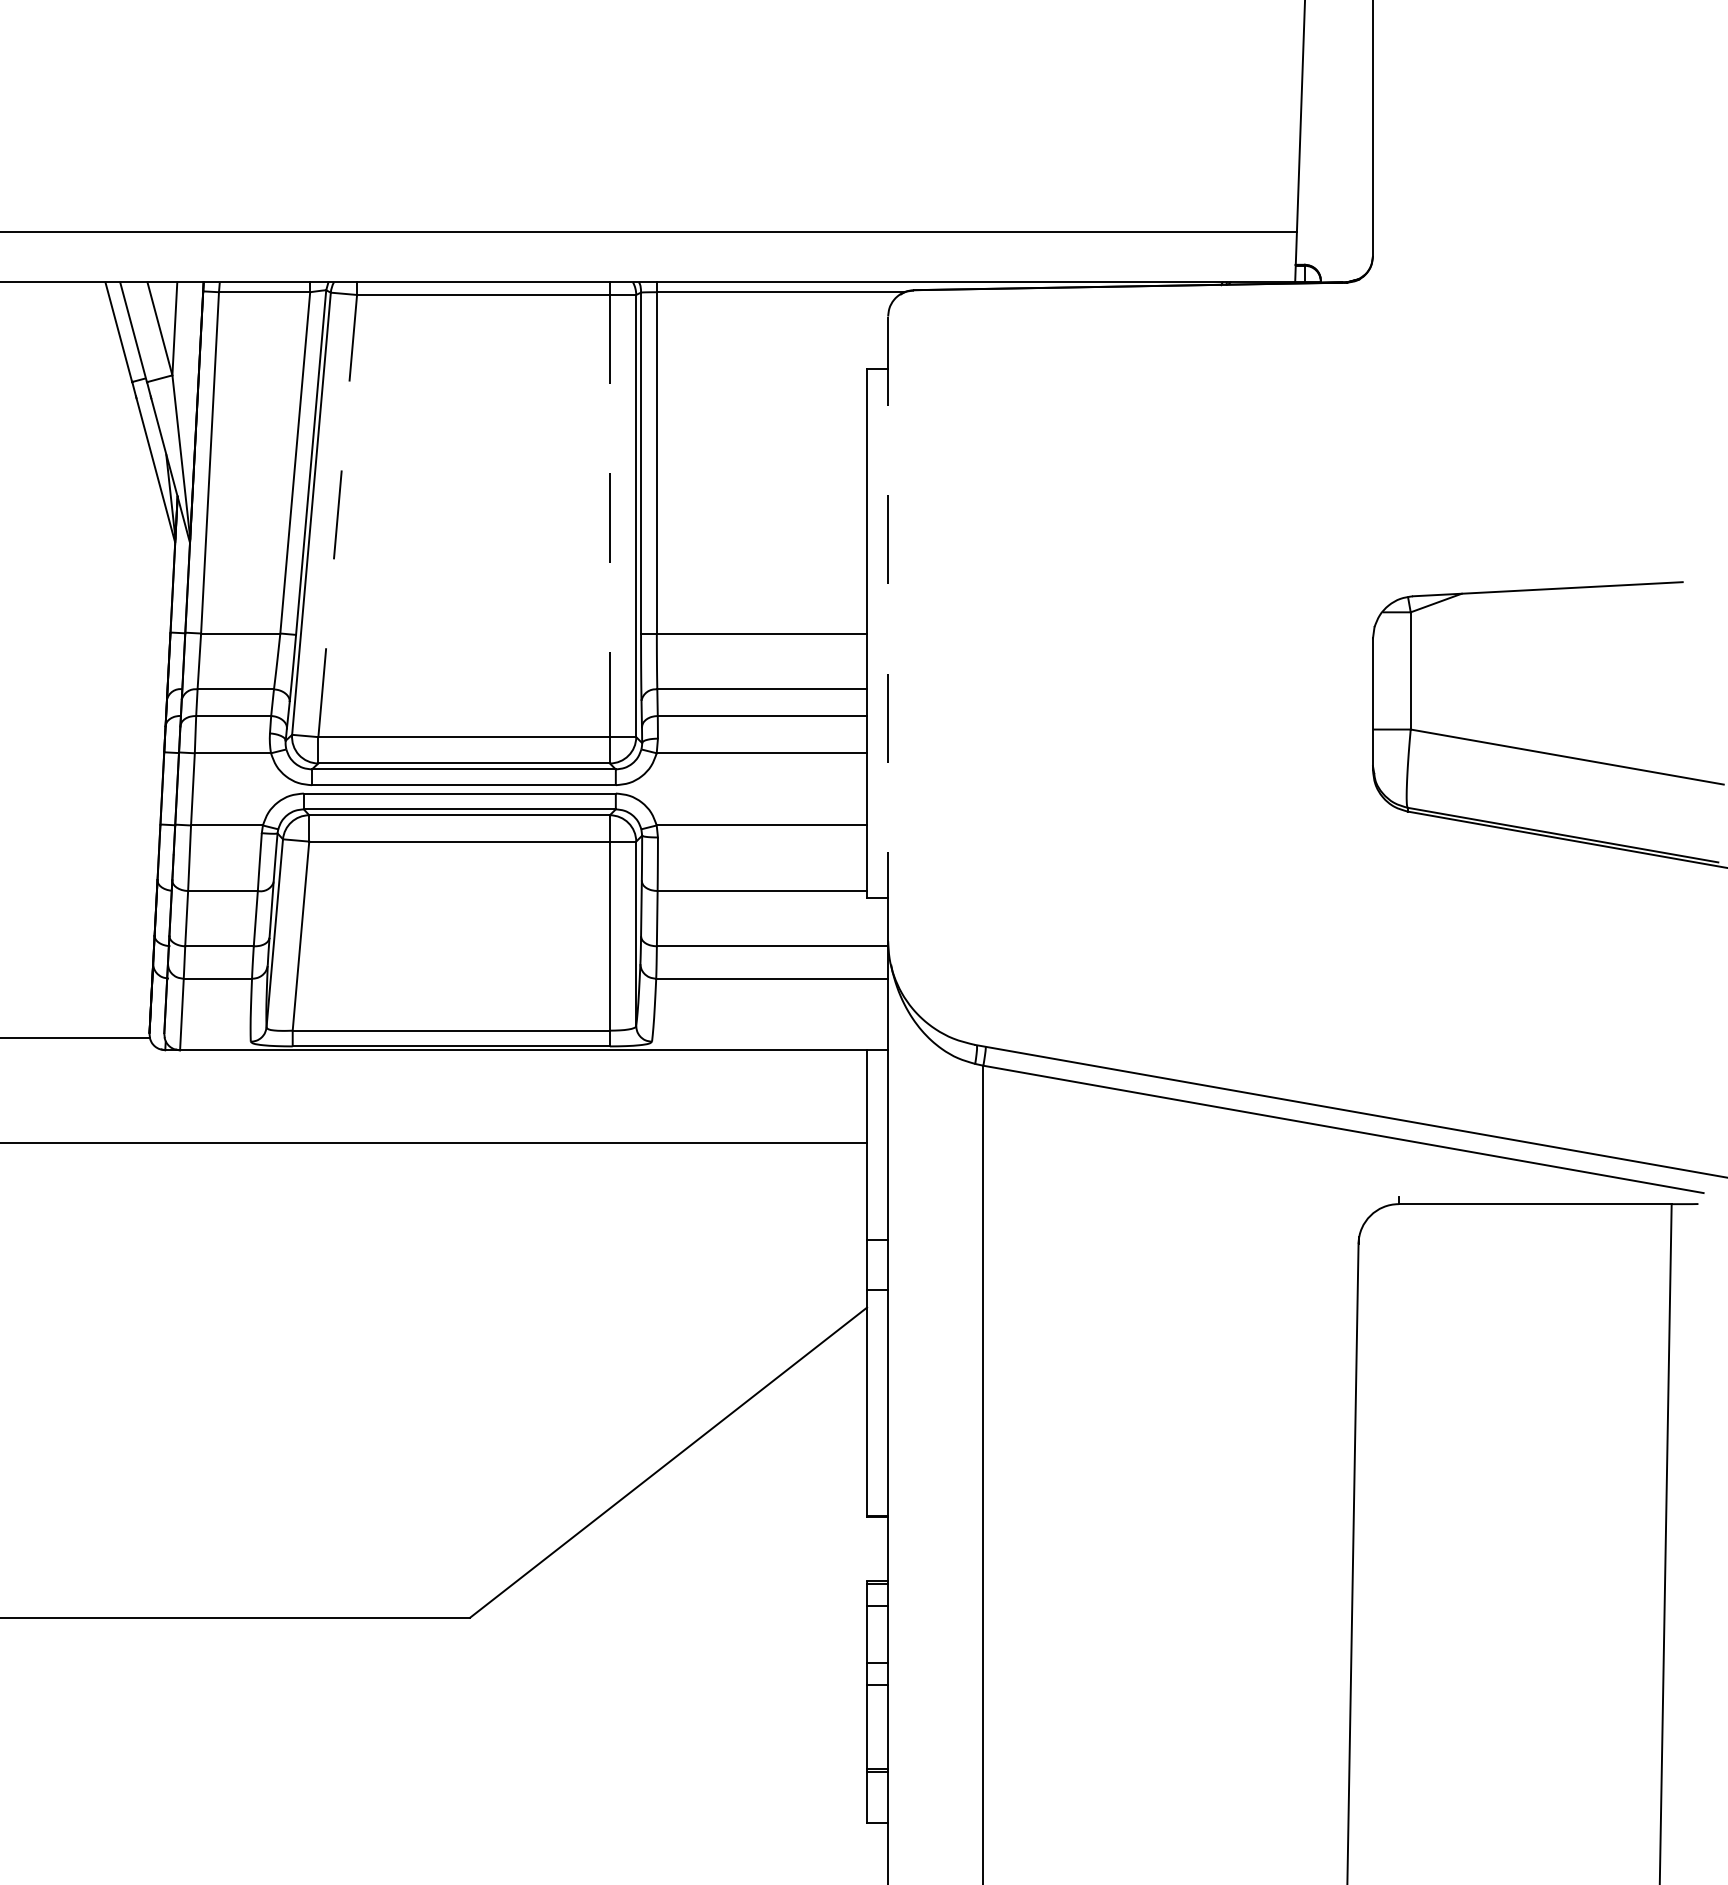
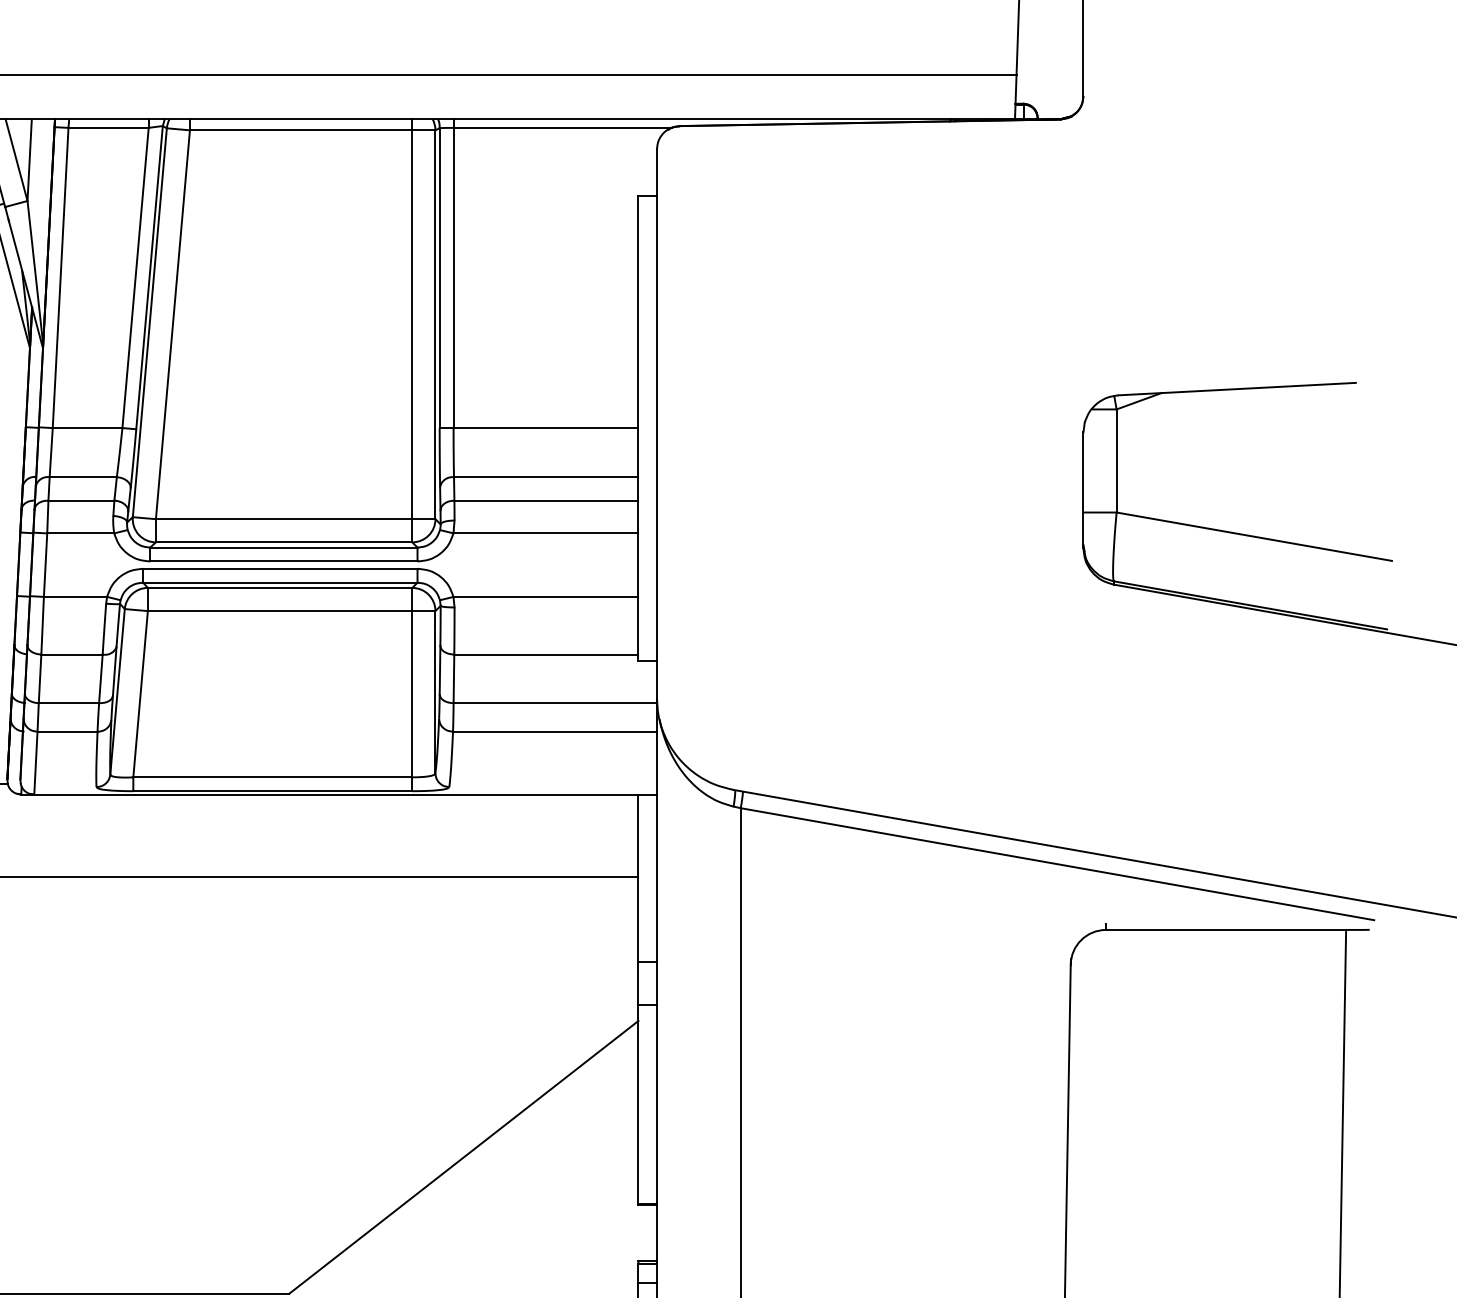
line: (337, 516) -> (172, 325), dashed -> solid
line: (609, 516) -> (411, 325), dashed -> solid
line: (888, 629) -> (657, 424), dashed -> solid

